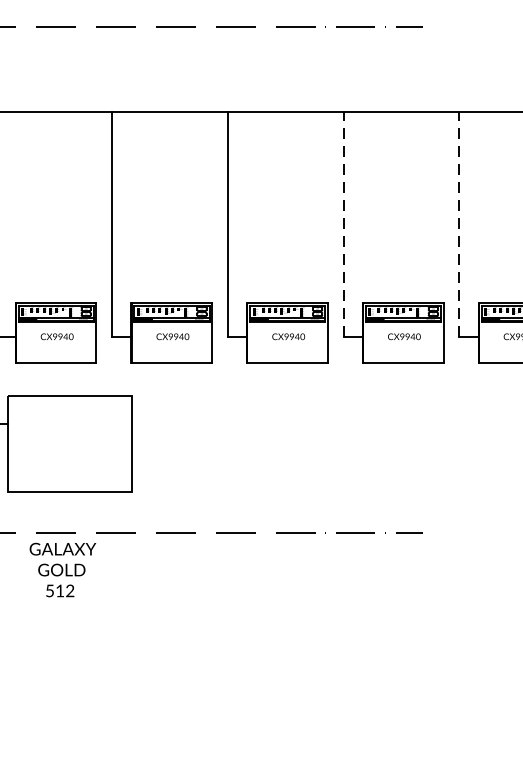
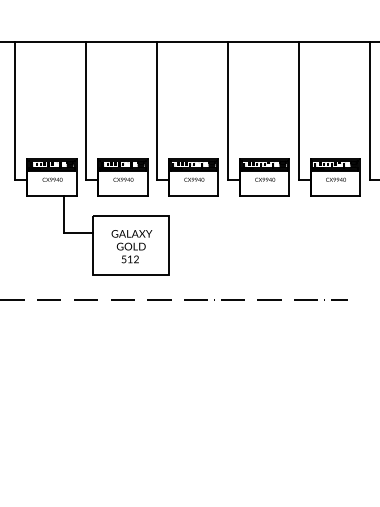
line: (343, 225) -> (298, 111), dashed -> solid
line: (459, 225) -> (369, 111), dashed -> solid
text: (62, 569) -> (131, 246), moved

